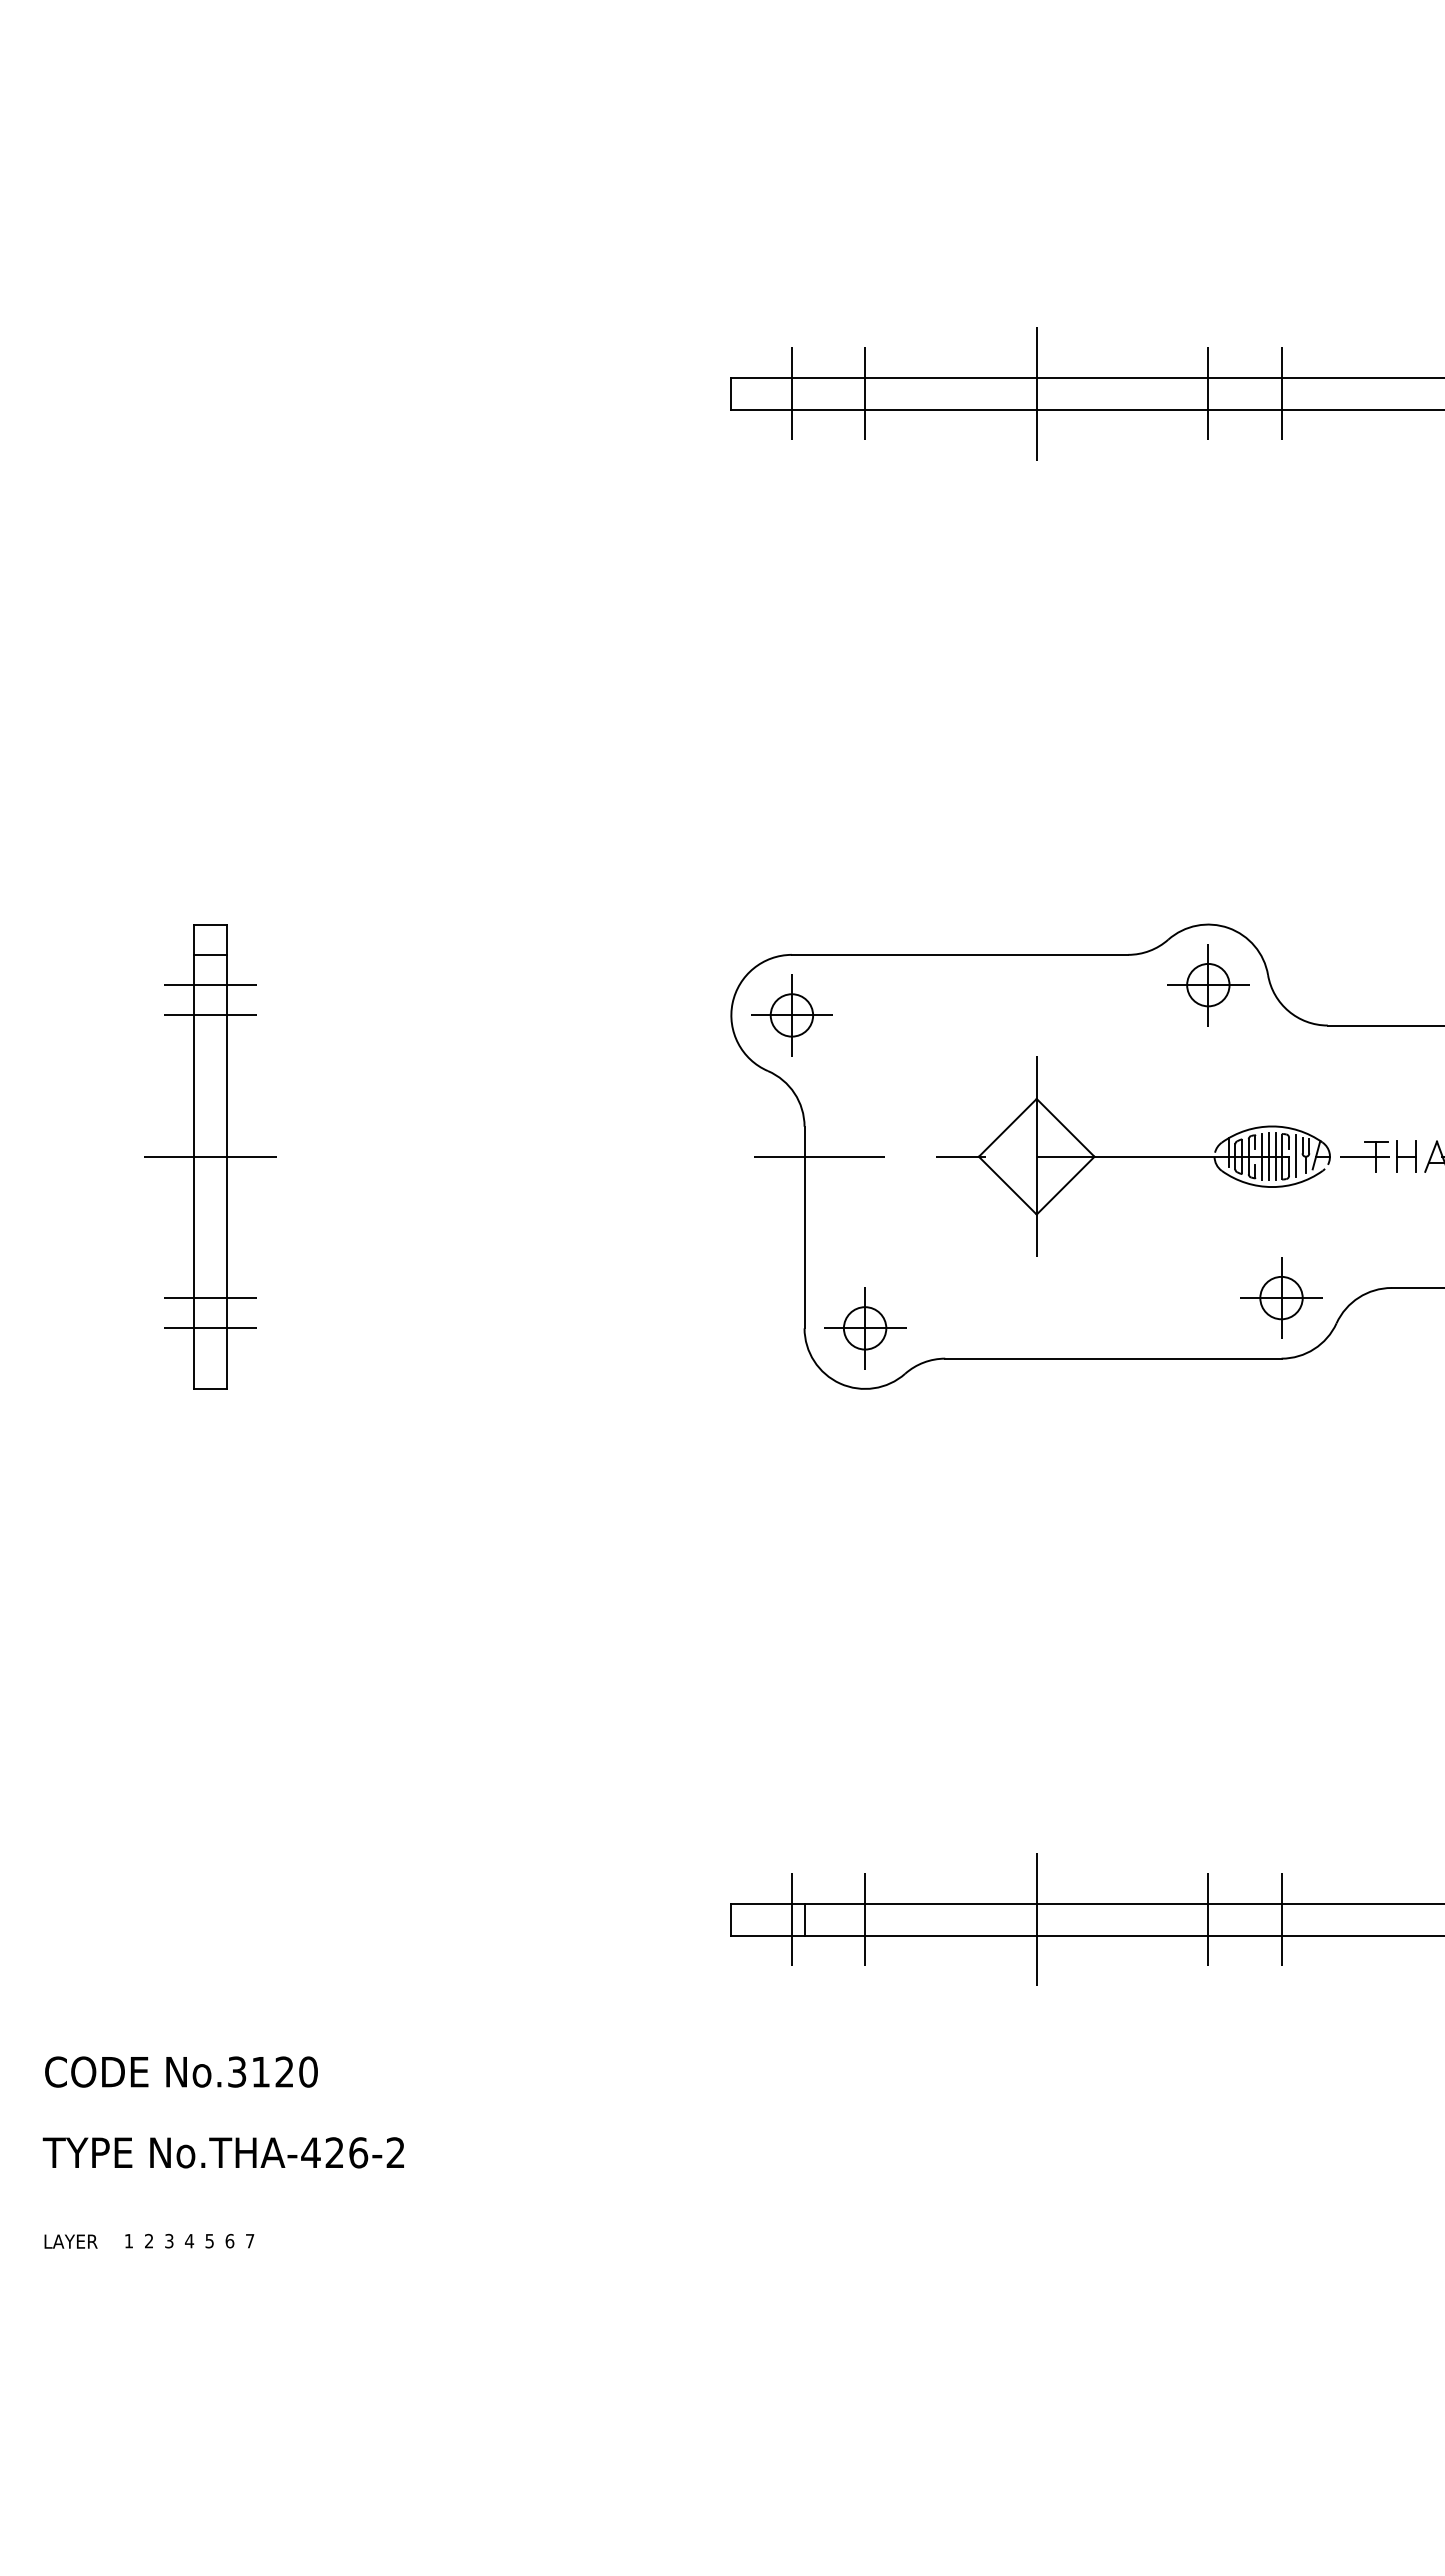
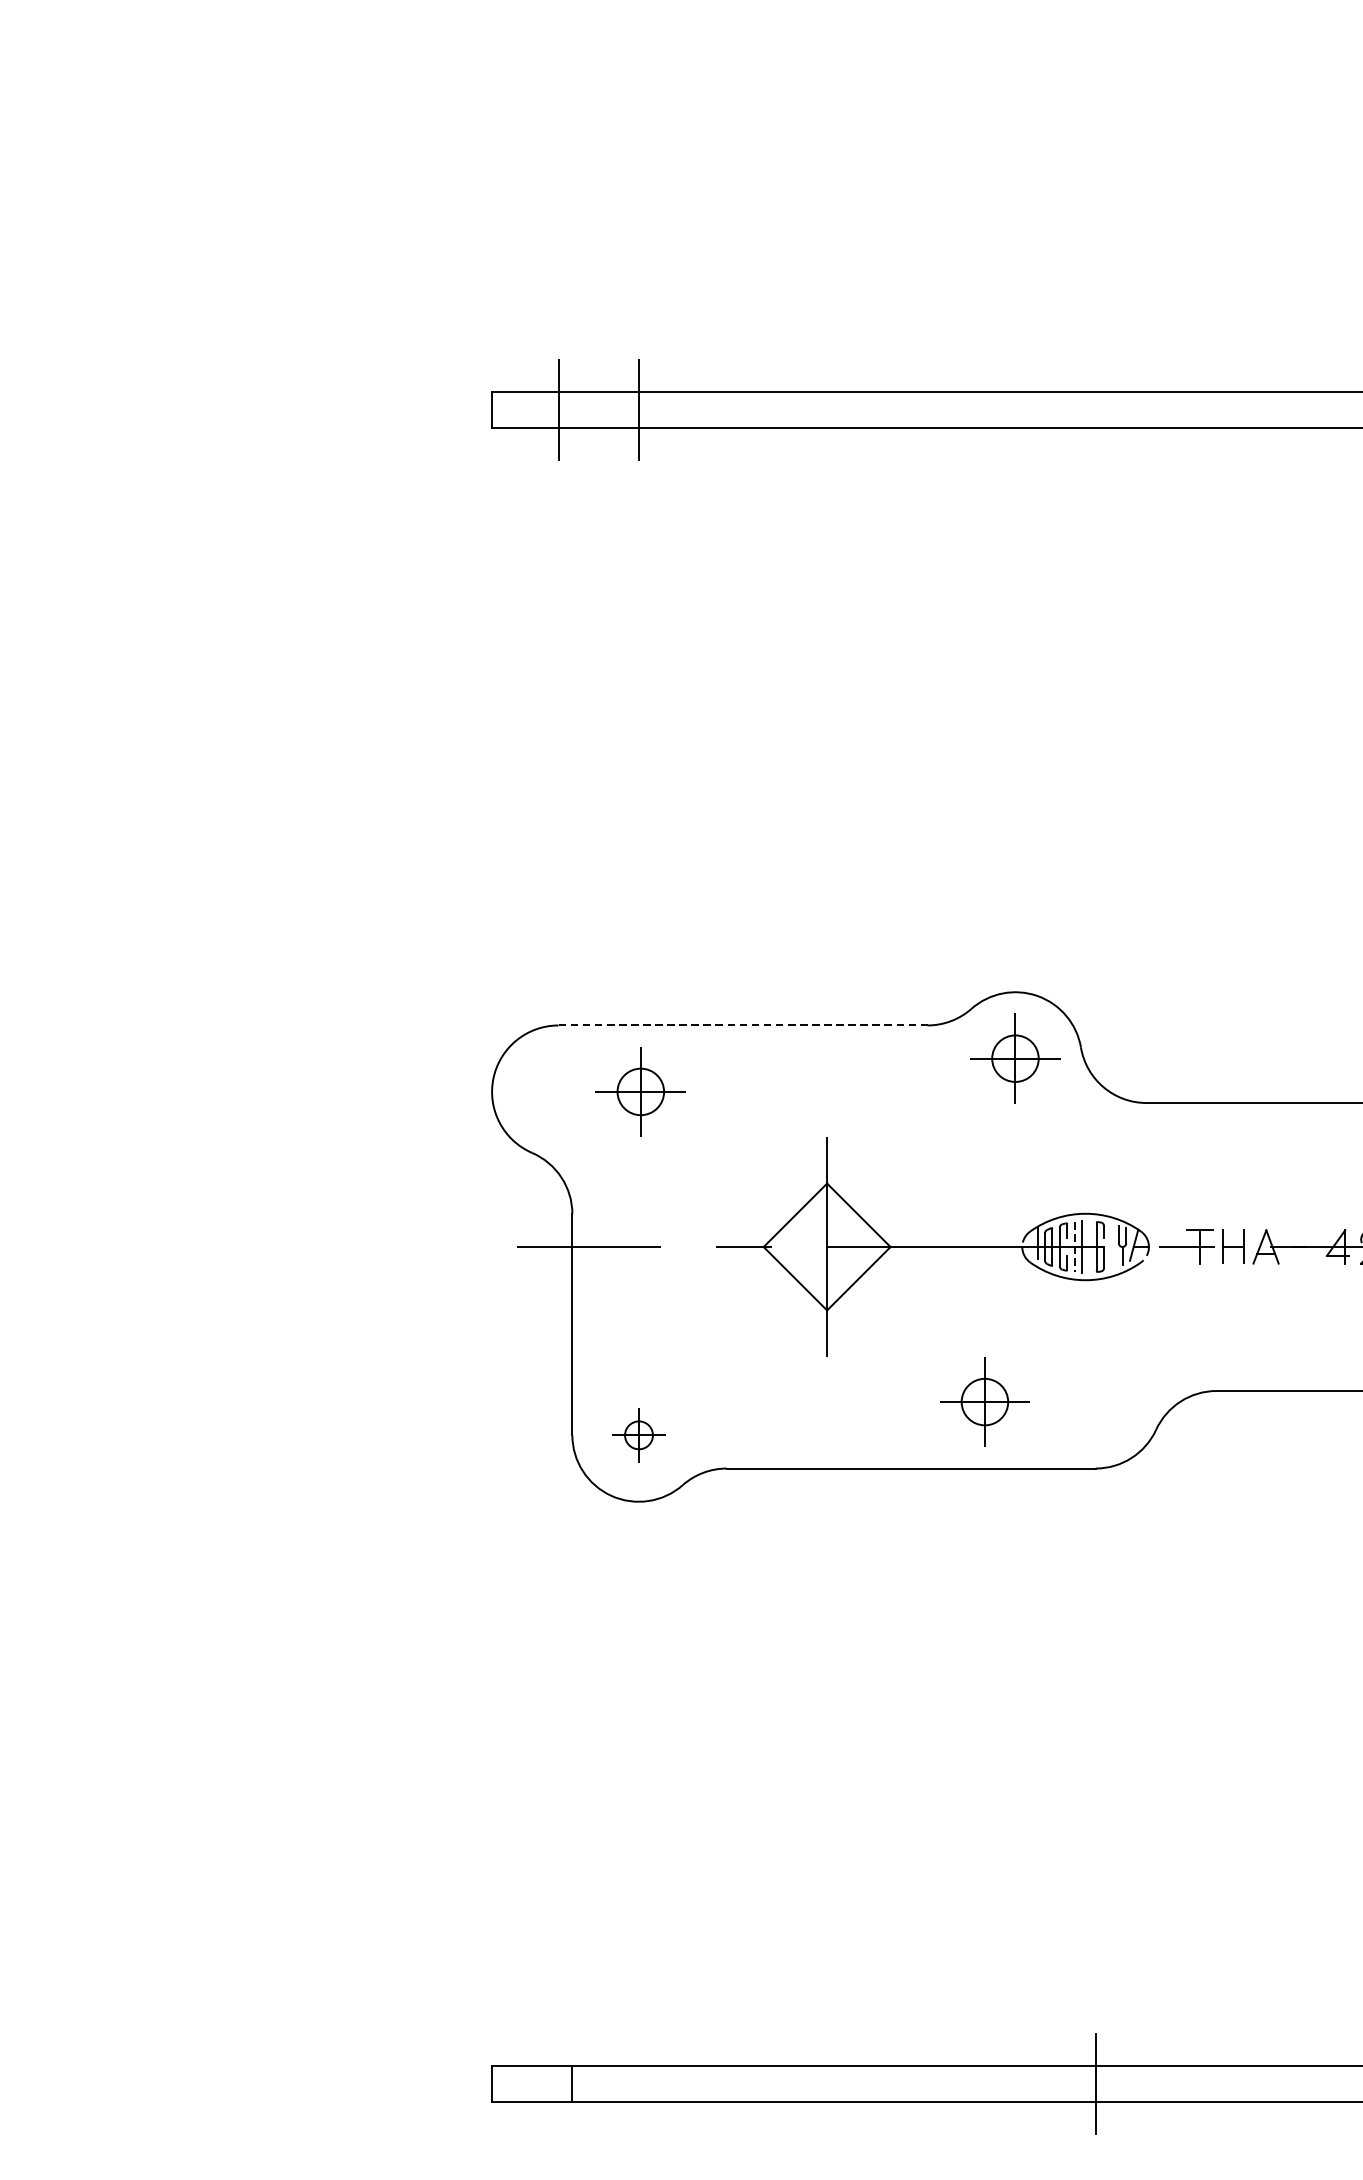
line: (1036, 393) -> (826, 409), removed
line: (1208, 393) -> (1015, 409), removed
line: (1281, 393) -> (1095, 409), removed
line: (960, 954) -> (743, 1025), solid -> dashed
part: (791, 1015) -> (640, 1091), moved
line: (1295, 1155) -> (1111, 1245), removed
line: (1262, 1156) -> (1074, 1246), solid -> dashed
line: (1275, 1156) -> (1089, 1246), removed
part: (1281, 1297) -> (984, 1401), moved
part: (865, 1328) -> (639, 1435), size x0.6
line: (791, 1919) -> (558, 2083), removed
line: (865, 1919) -> (639, 2083), removed
line: (1036, 1919) -> (826, 2083), removed
line: (1208, 1919) -> (1015, 2083), removed

